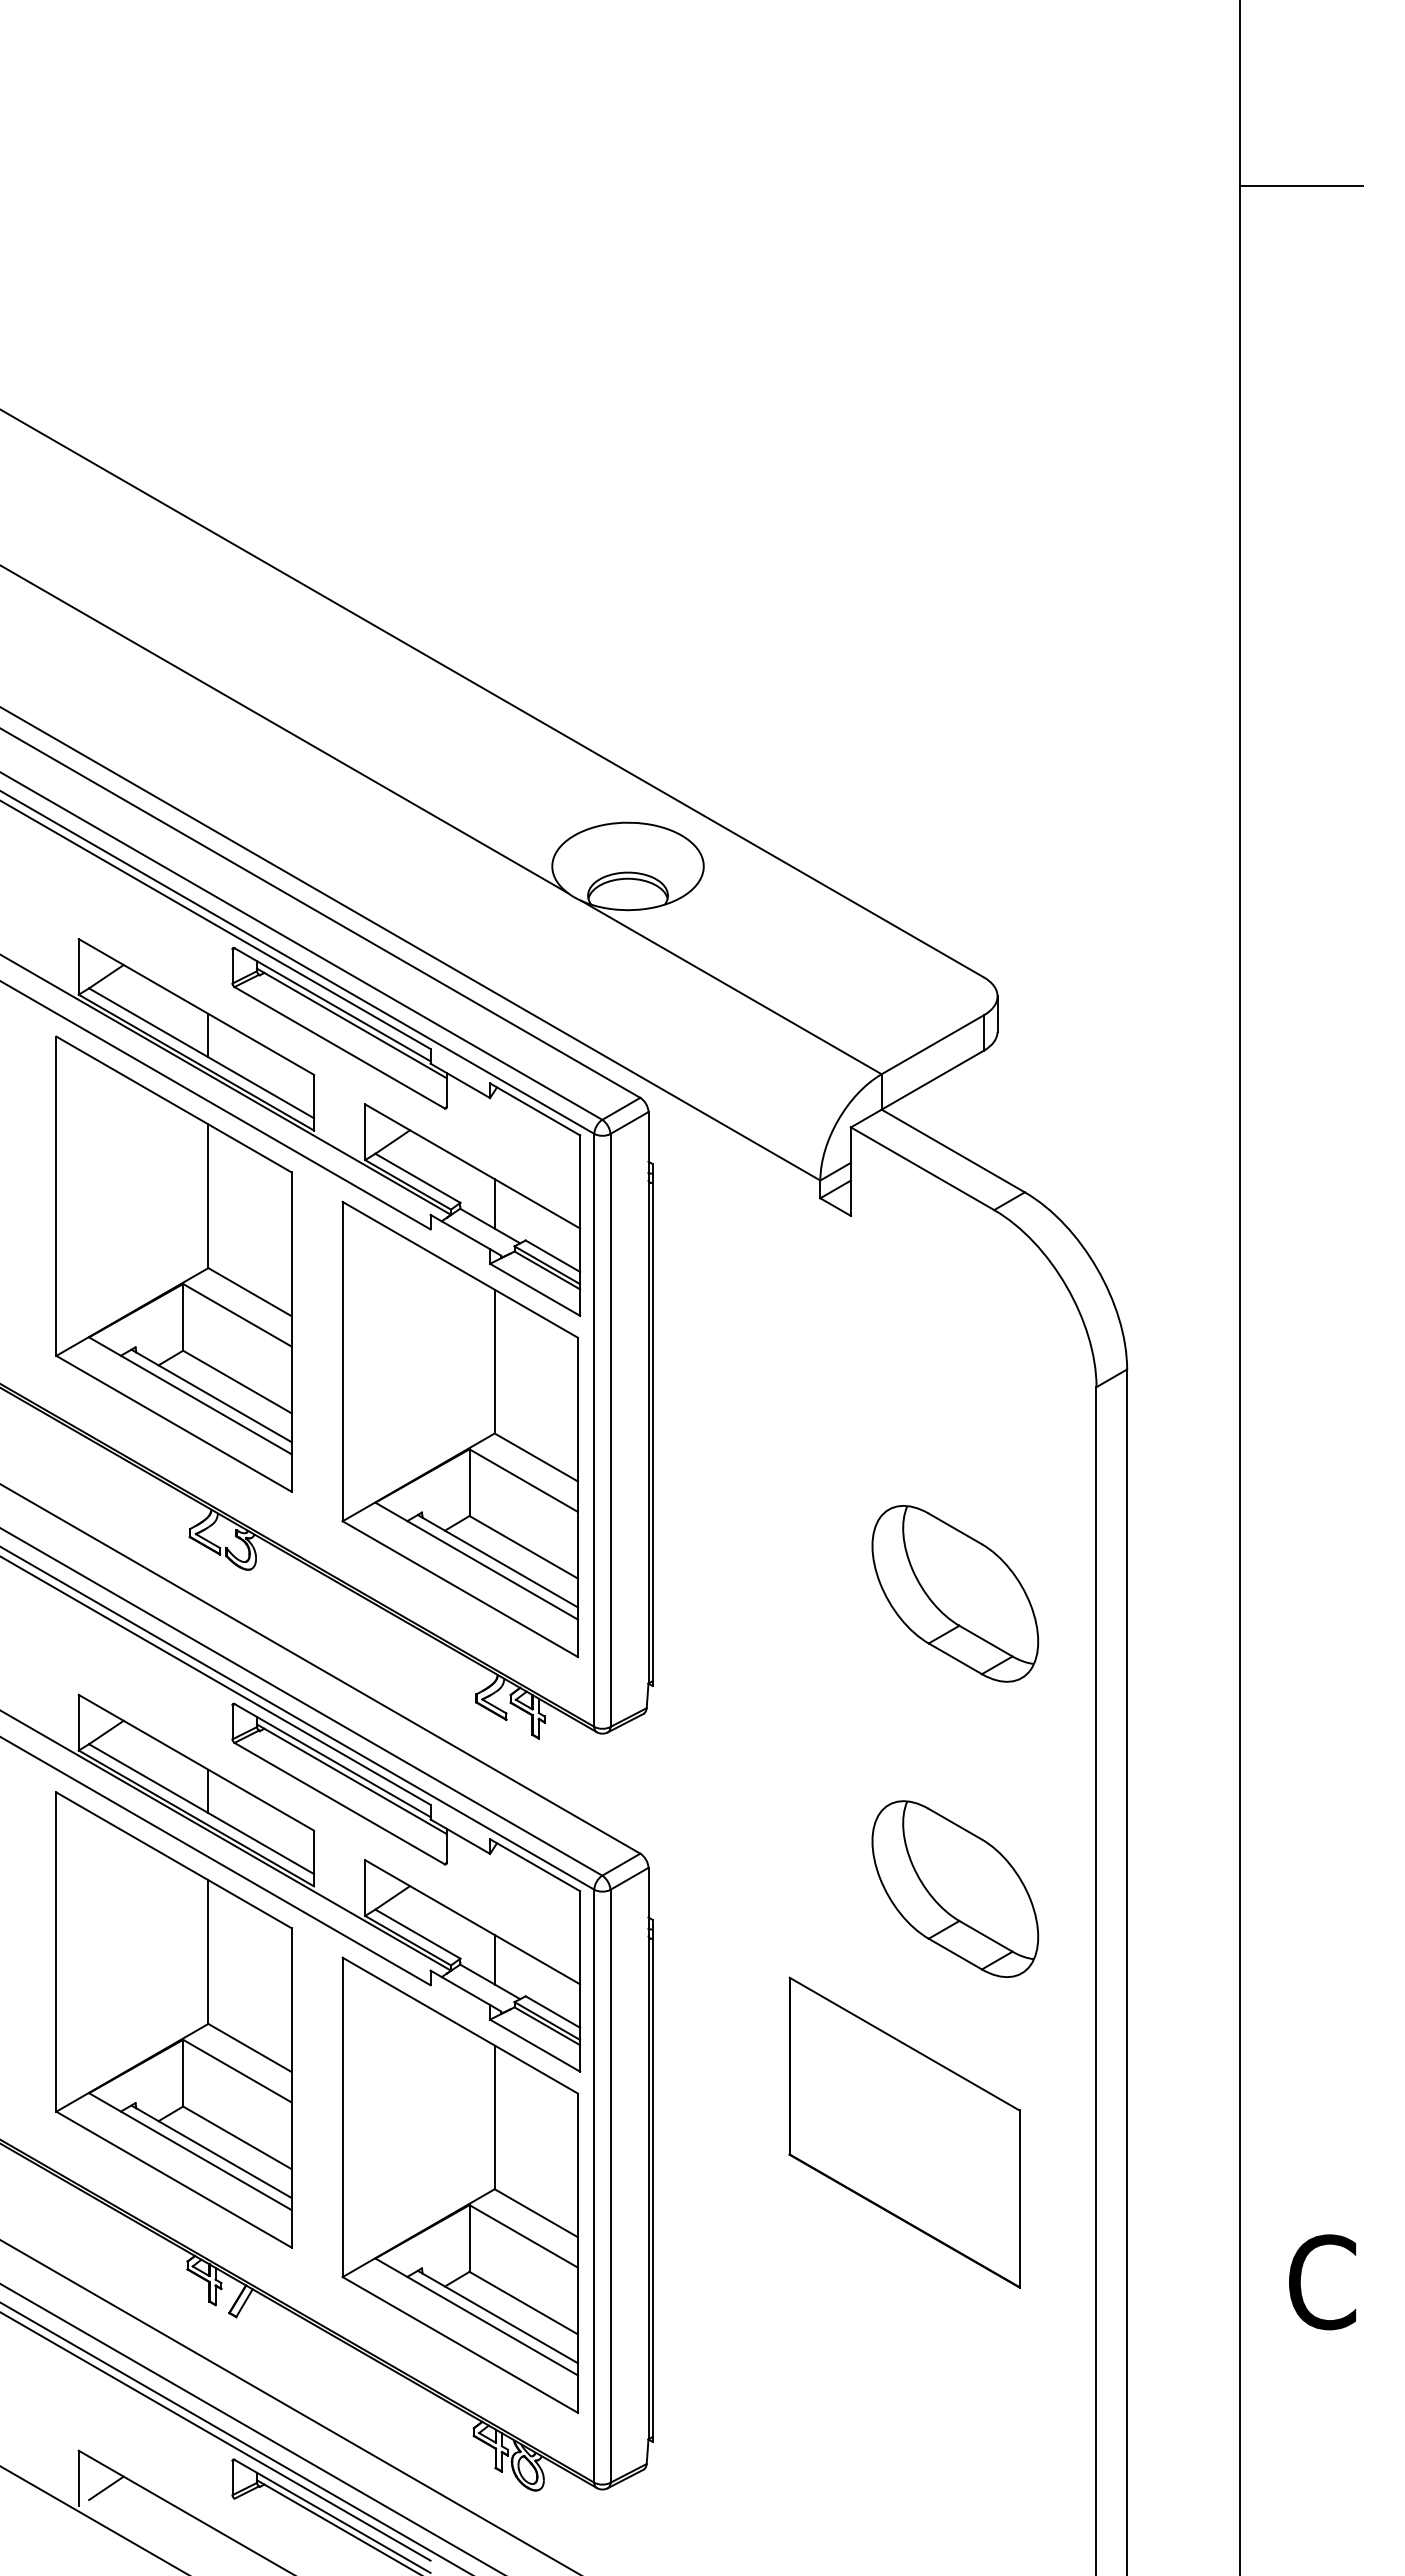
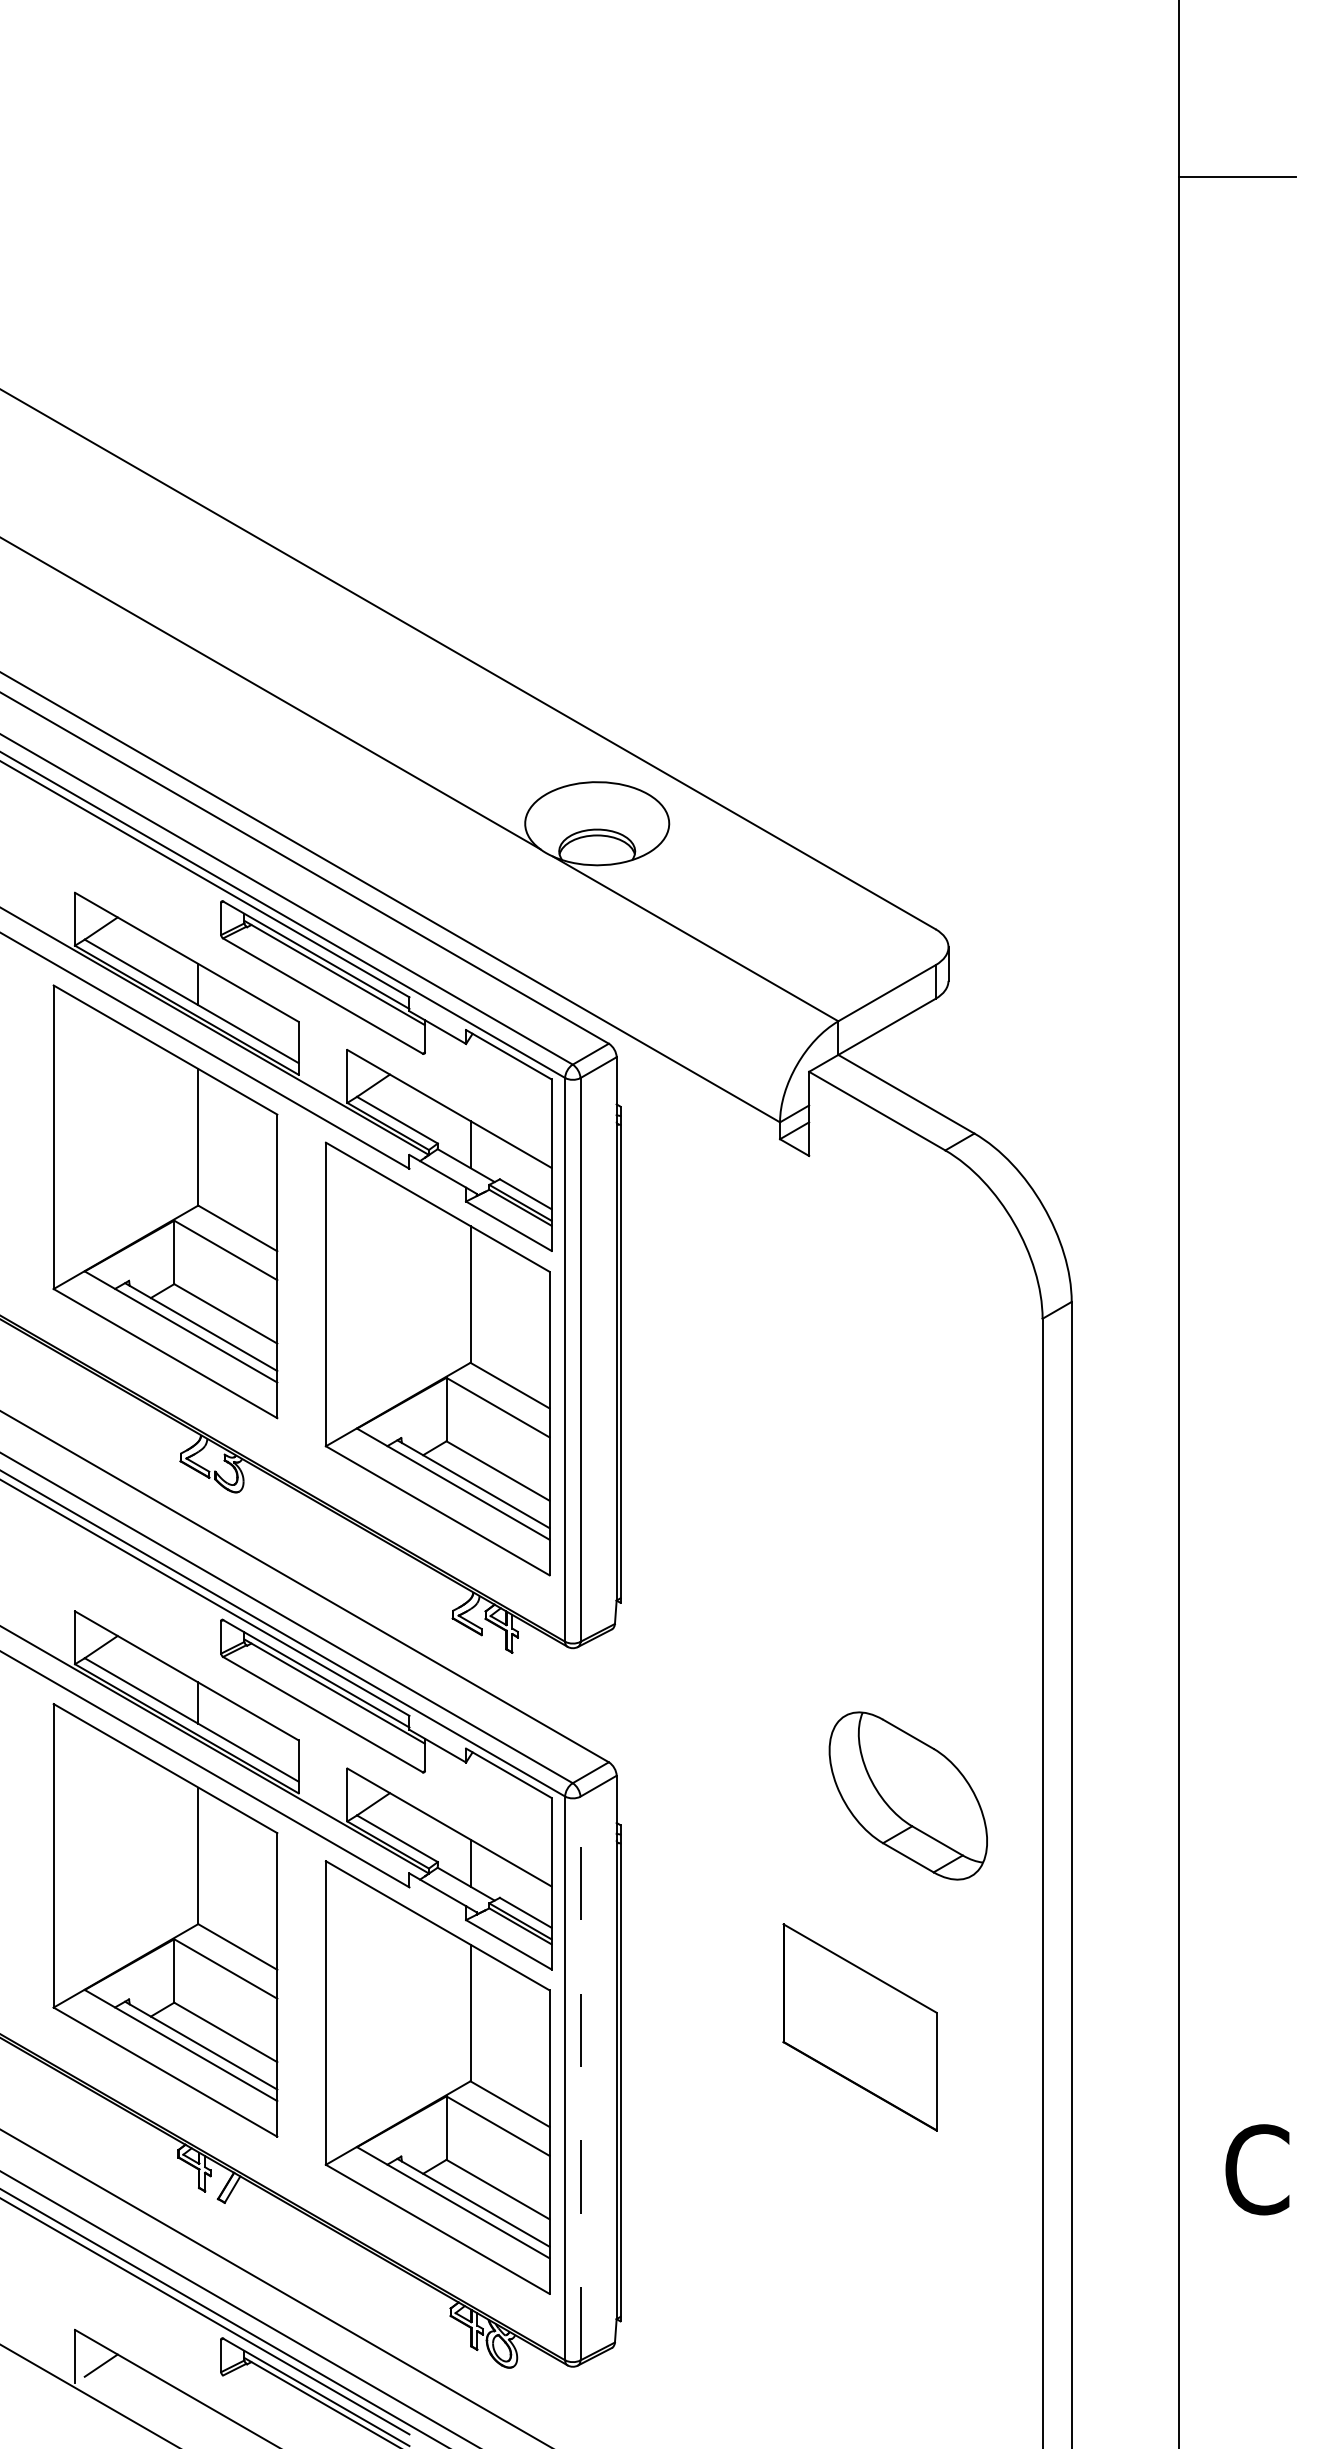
part: (955, 1593) -> (908, 1514), removed
part: (904, 2132) -> (860, 2027), size x0.7
line: (610, 2185) -> (580, 2077), solid -> dashed

